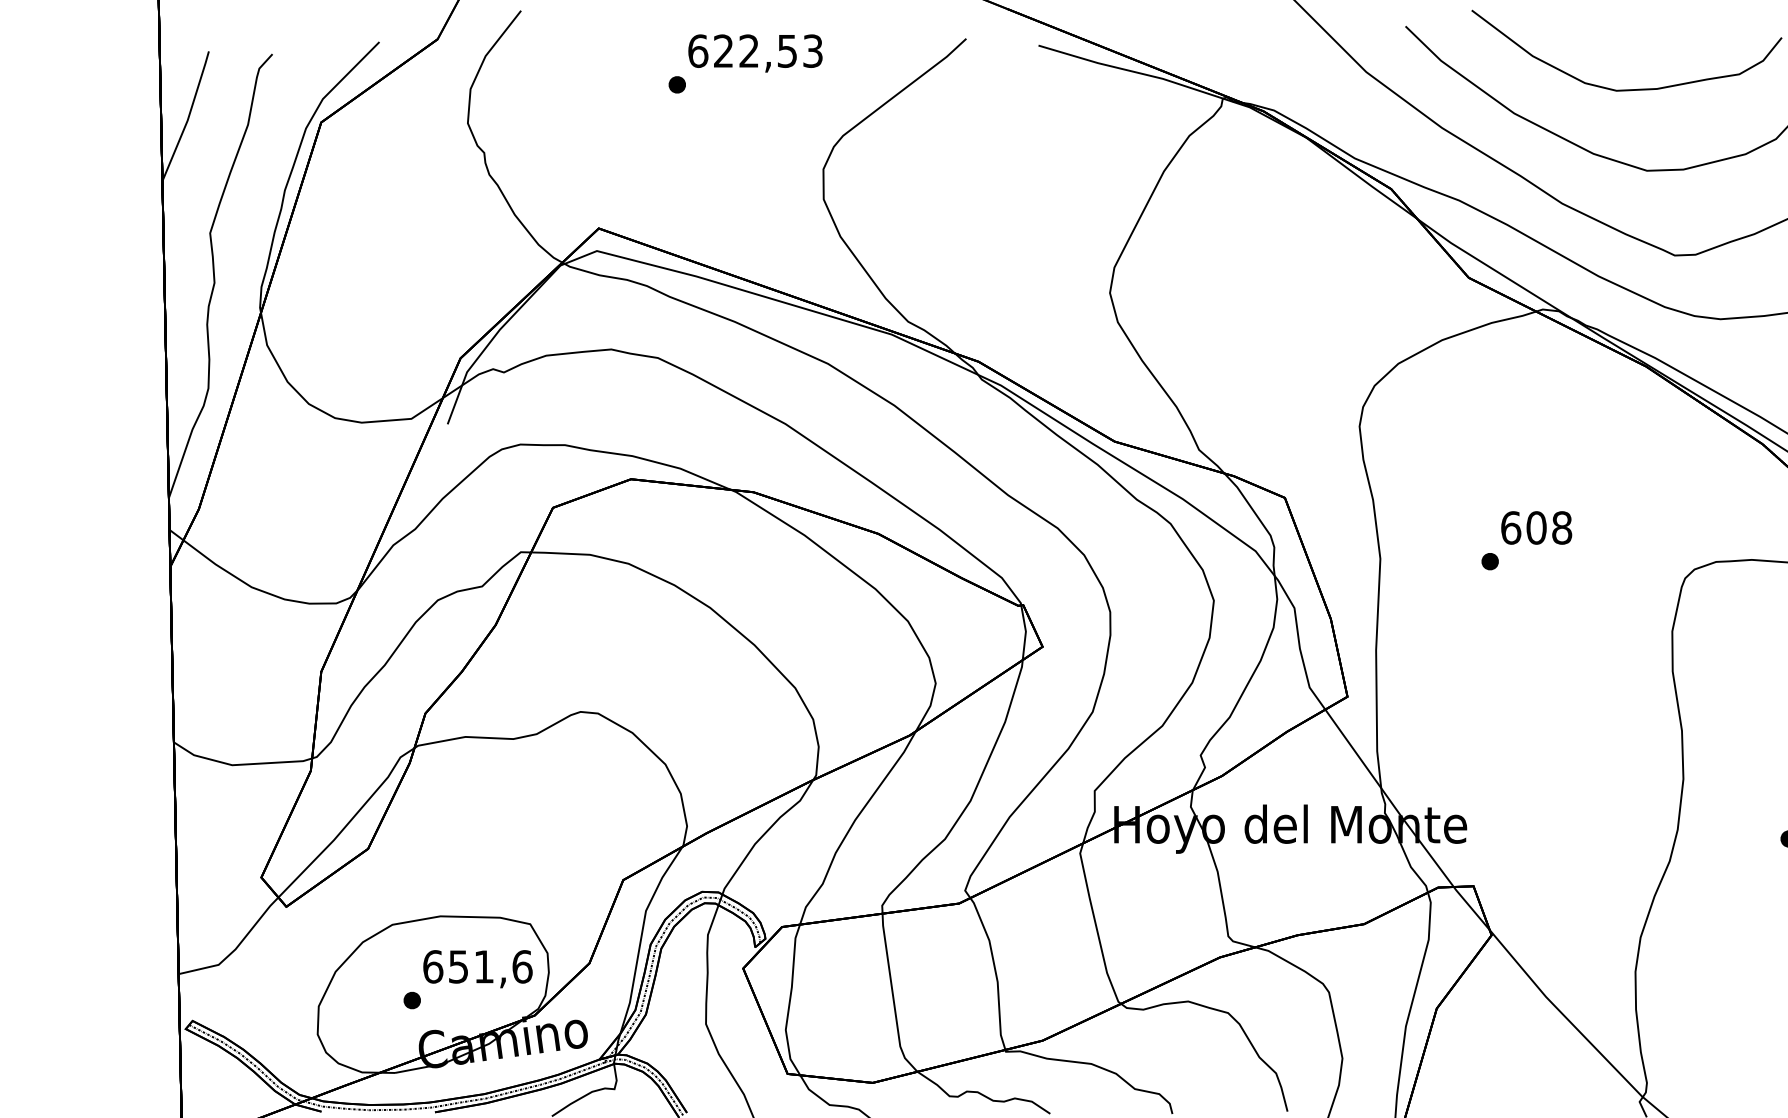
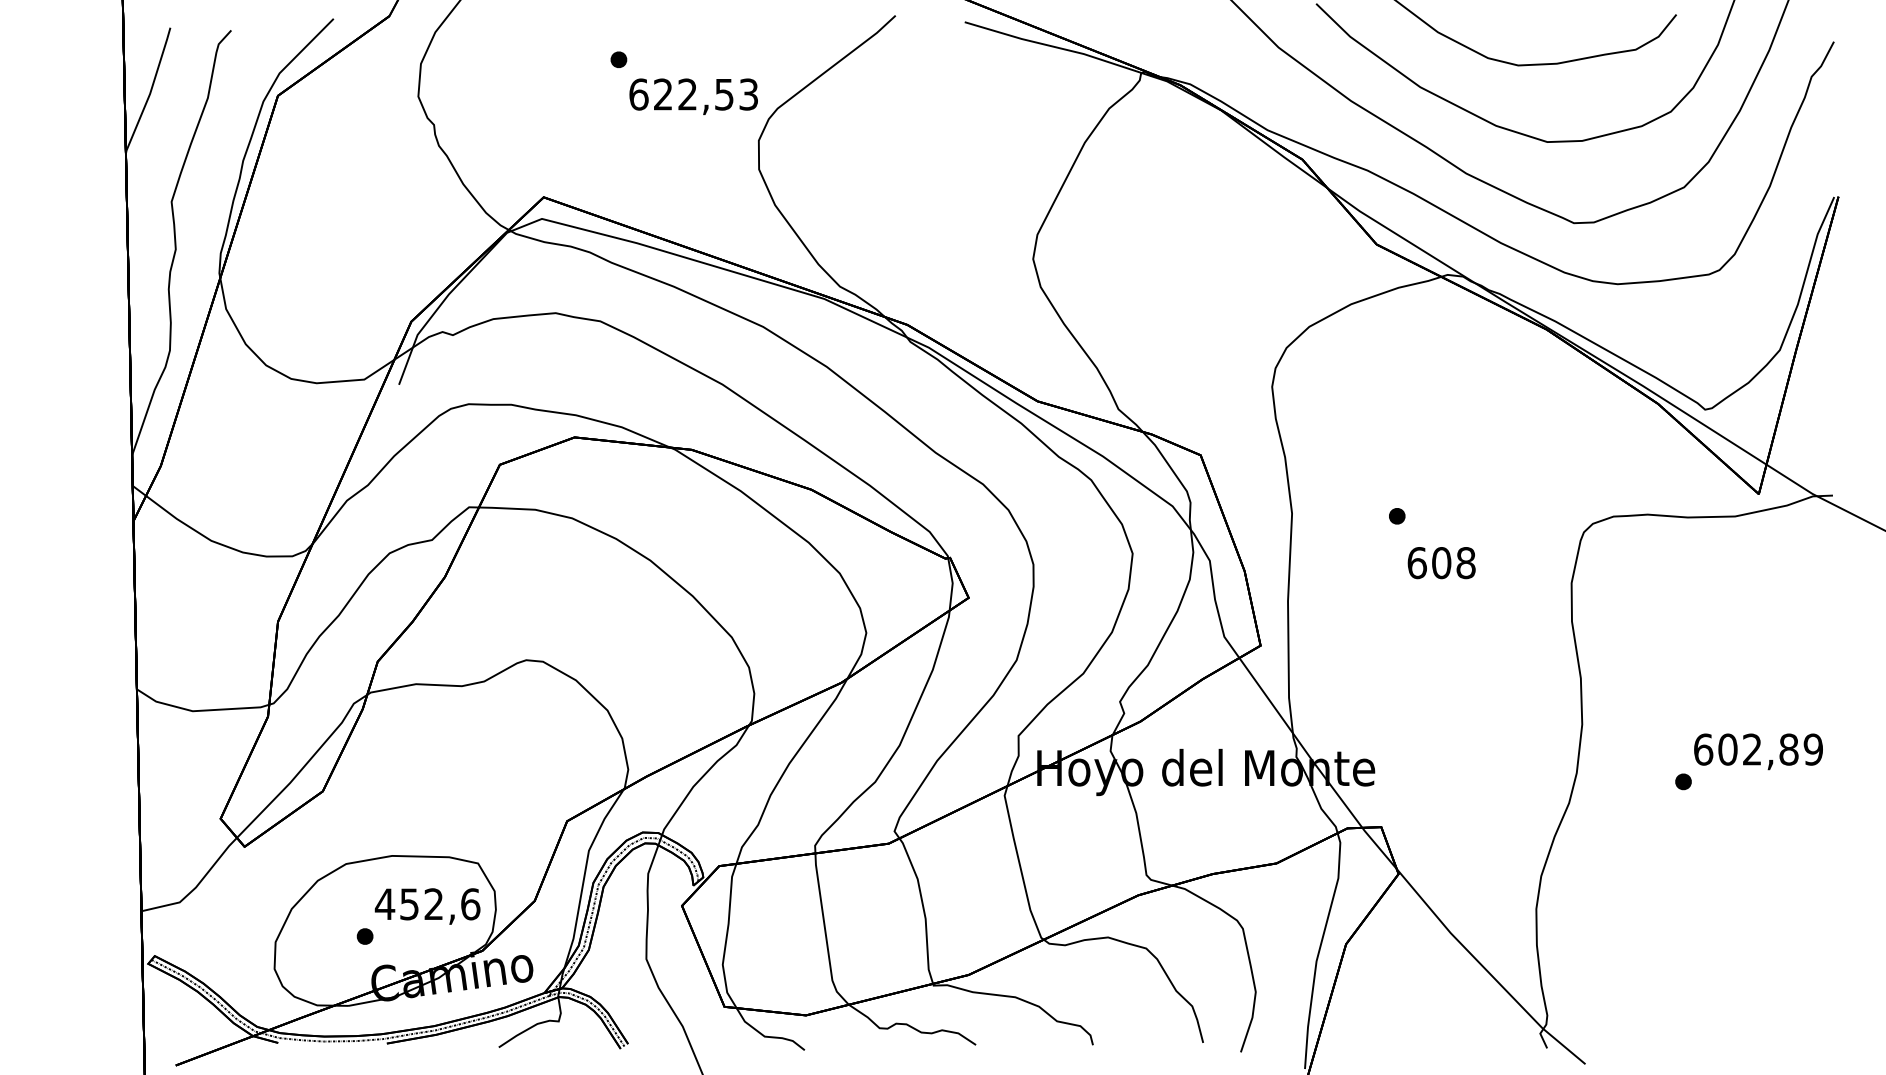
text: (755, 53) -> (693, 96), moved
text: (1536, 528) -> (1441, 563), moved
text: (457, 967) -> (408, 904), 651,6 -> 452,6

